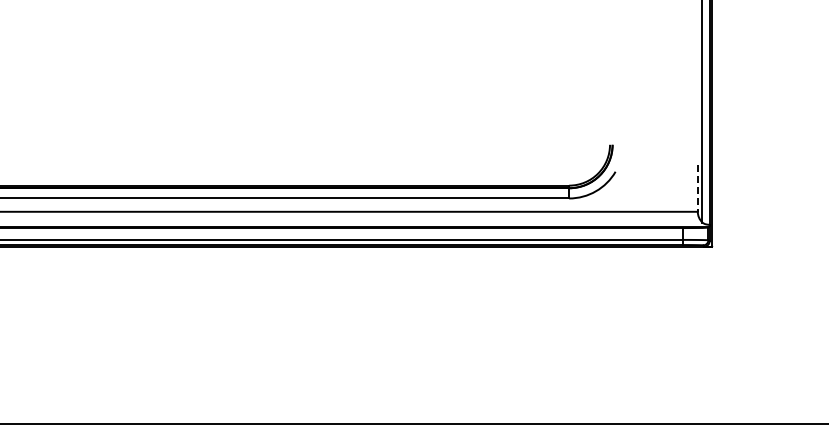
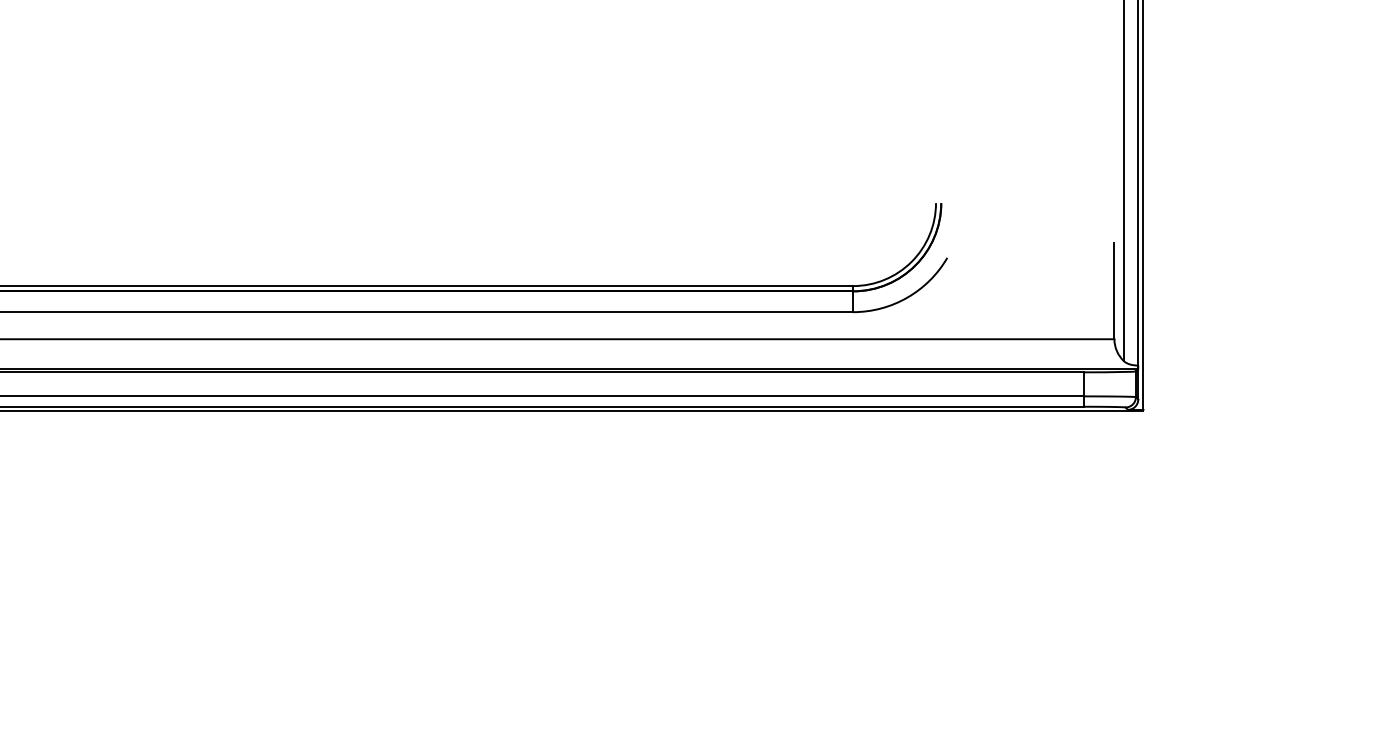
line: (697, 188) -> (1113, 291), dashed -> solid

